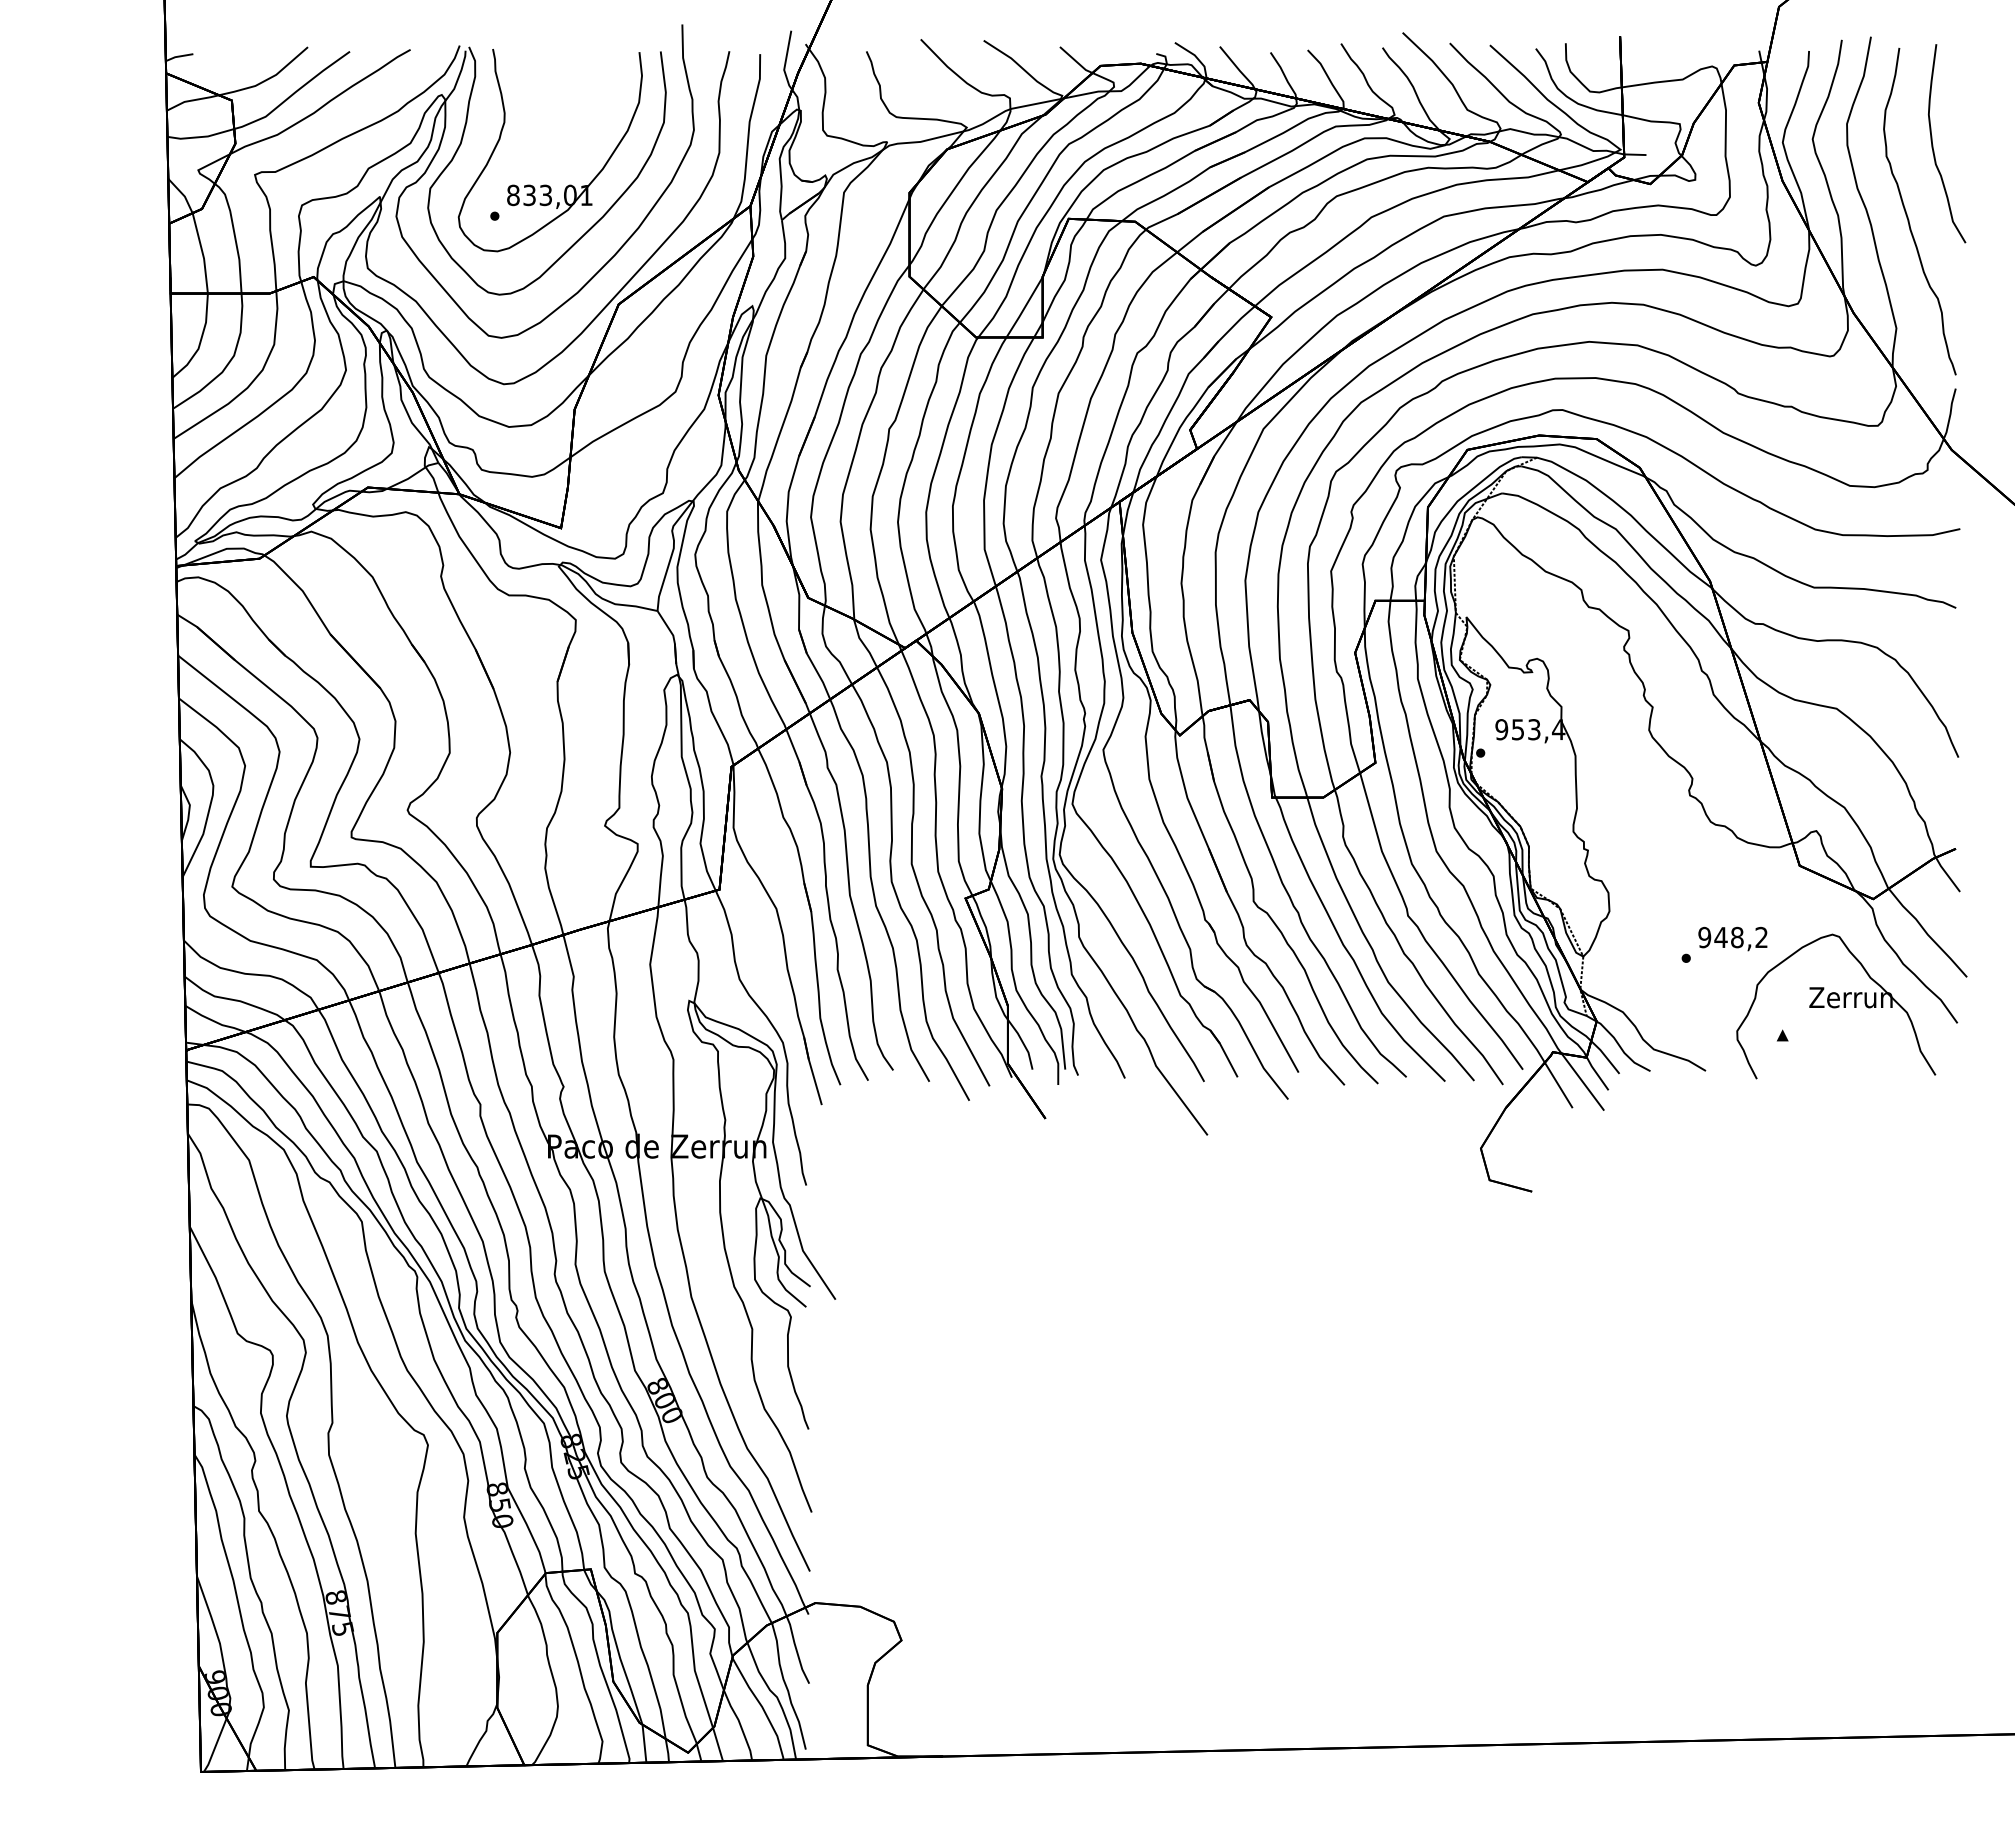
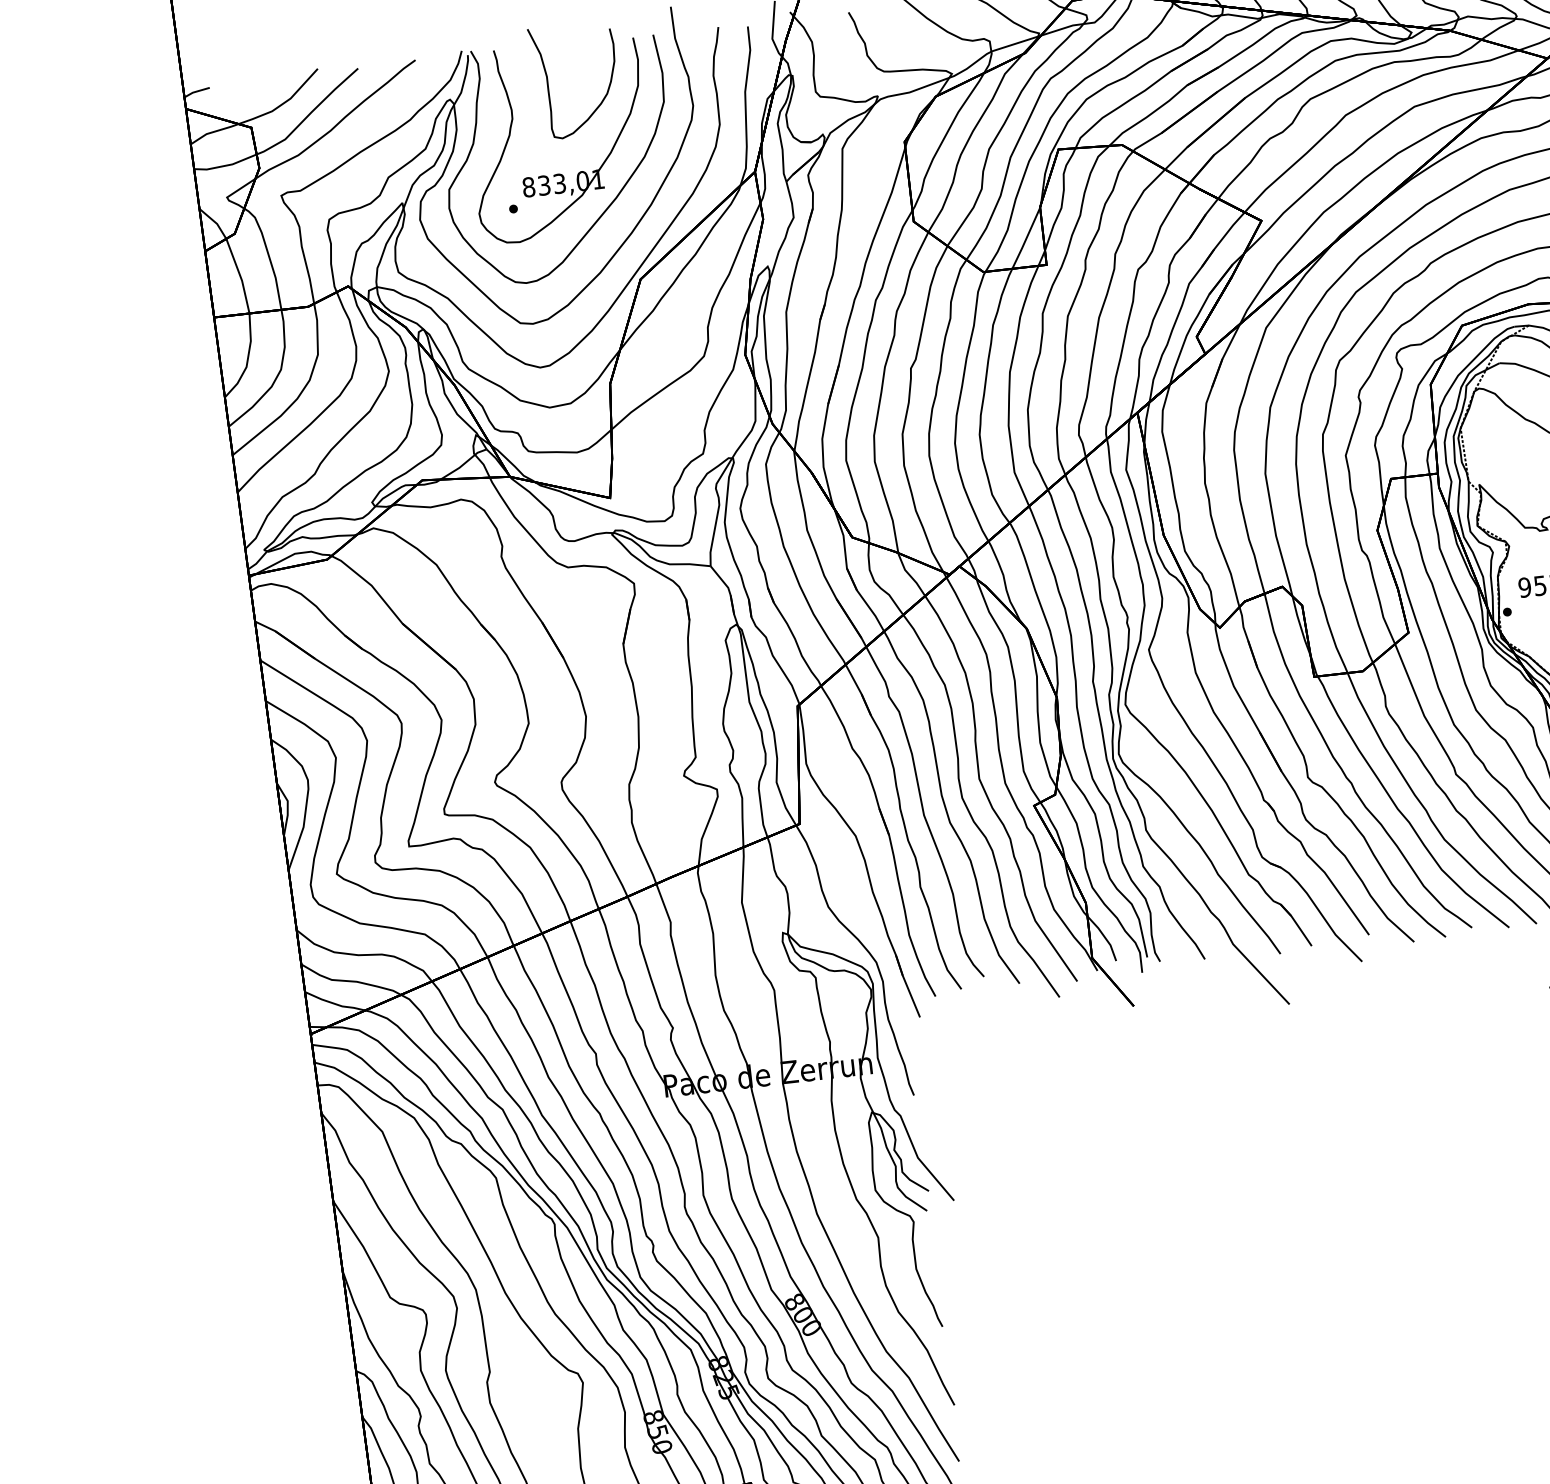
curve: (546, 89) -> (548, 83), added

